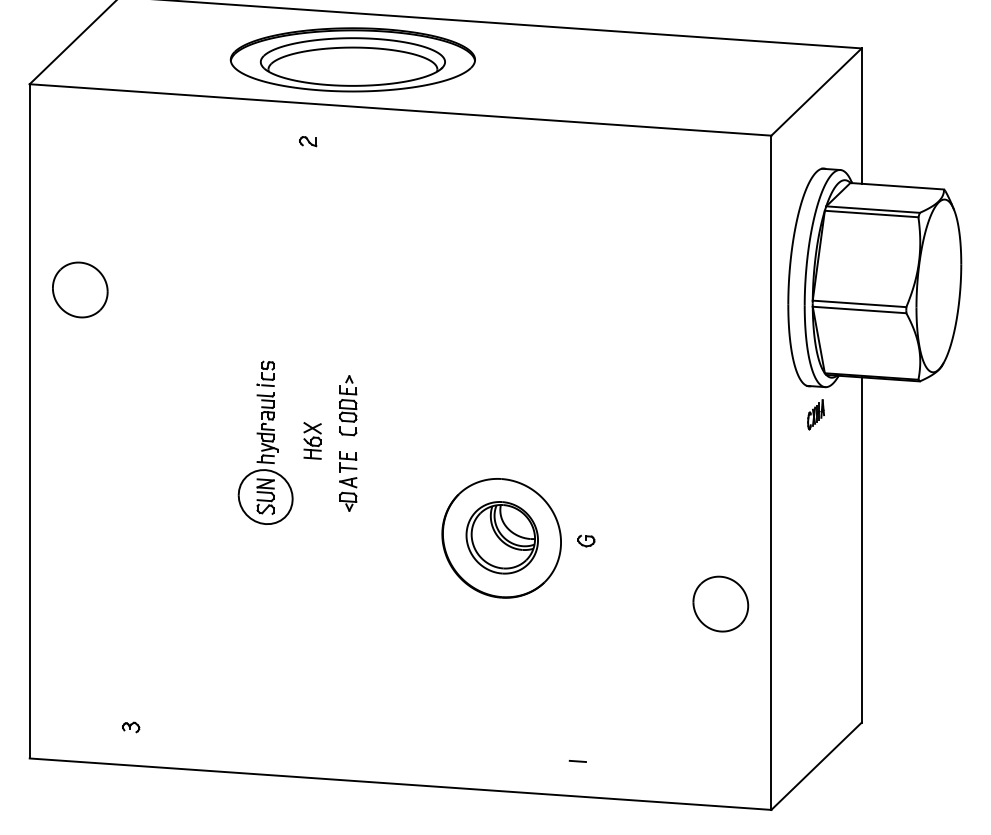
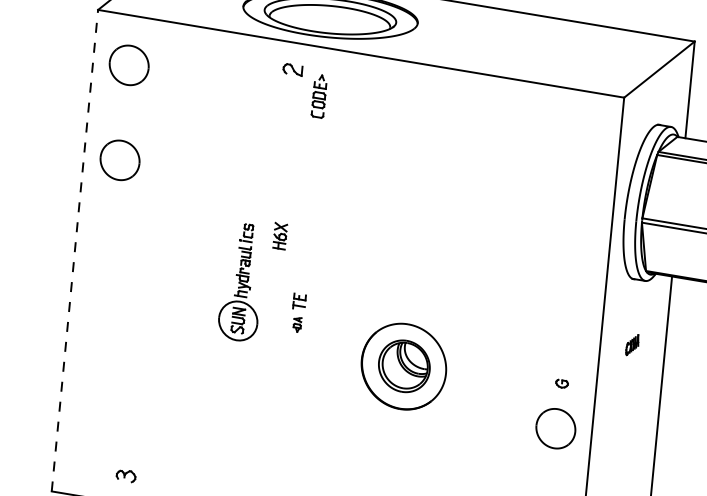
part: (308, 141) -> (293, 70), size x1.6
part: (80, 156) -> (129, 65), added
part: (348, 405) -> (319, 96), moved
part: (815, 414) -> (632, 344), moved
line: (29, 420) -> (74, 250), solid -> dashed
part: (312, 440) -> (280, 235), moved
part: (348, 494) -> (297, 324), size x0.6
part: (586, 540) -> (562, 383), moved
part: (131, 727) -> (126, 476), size x1.6

